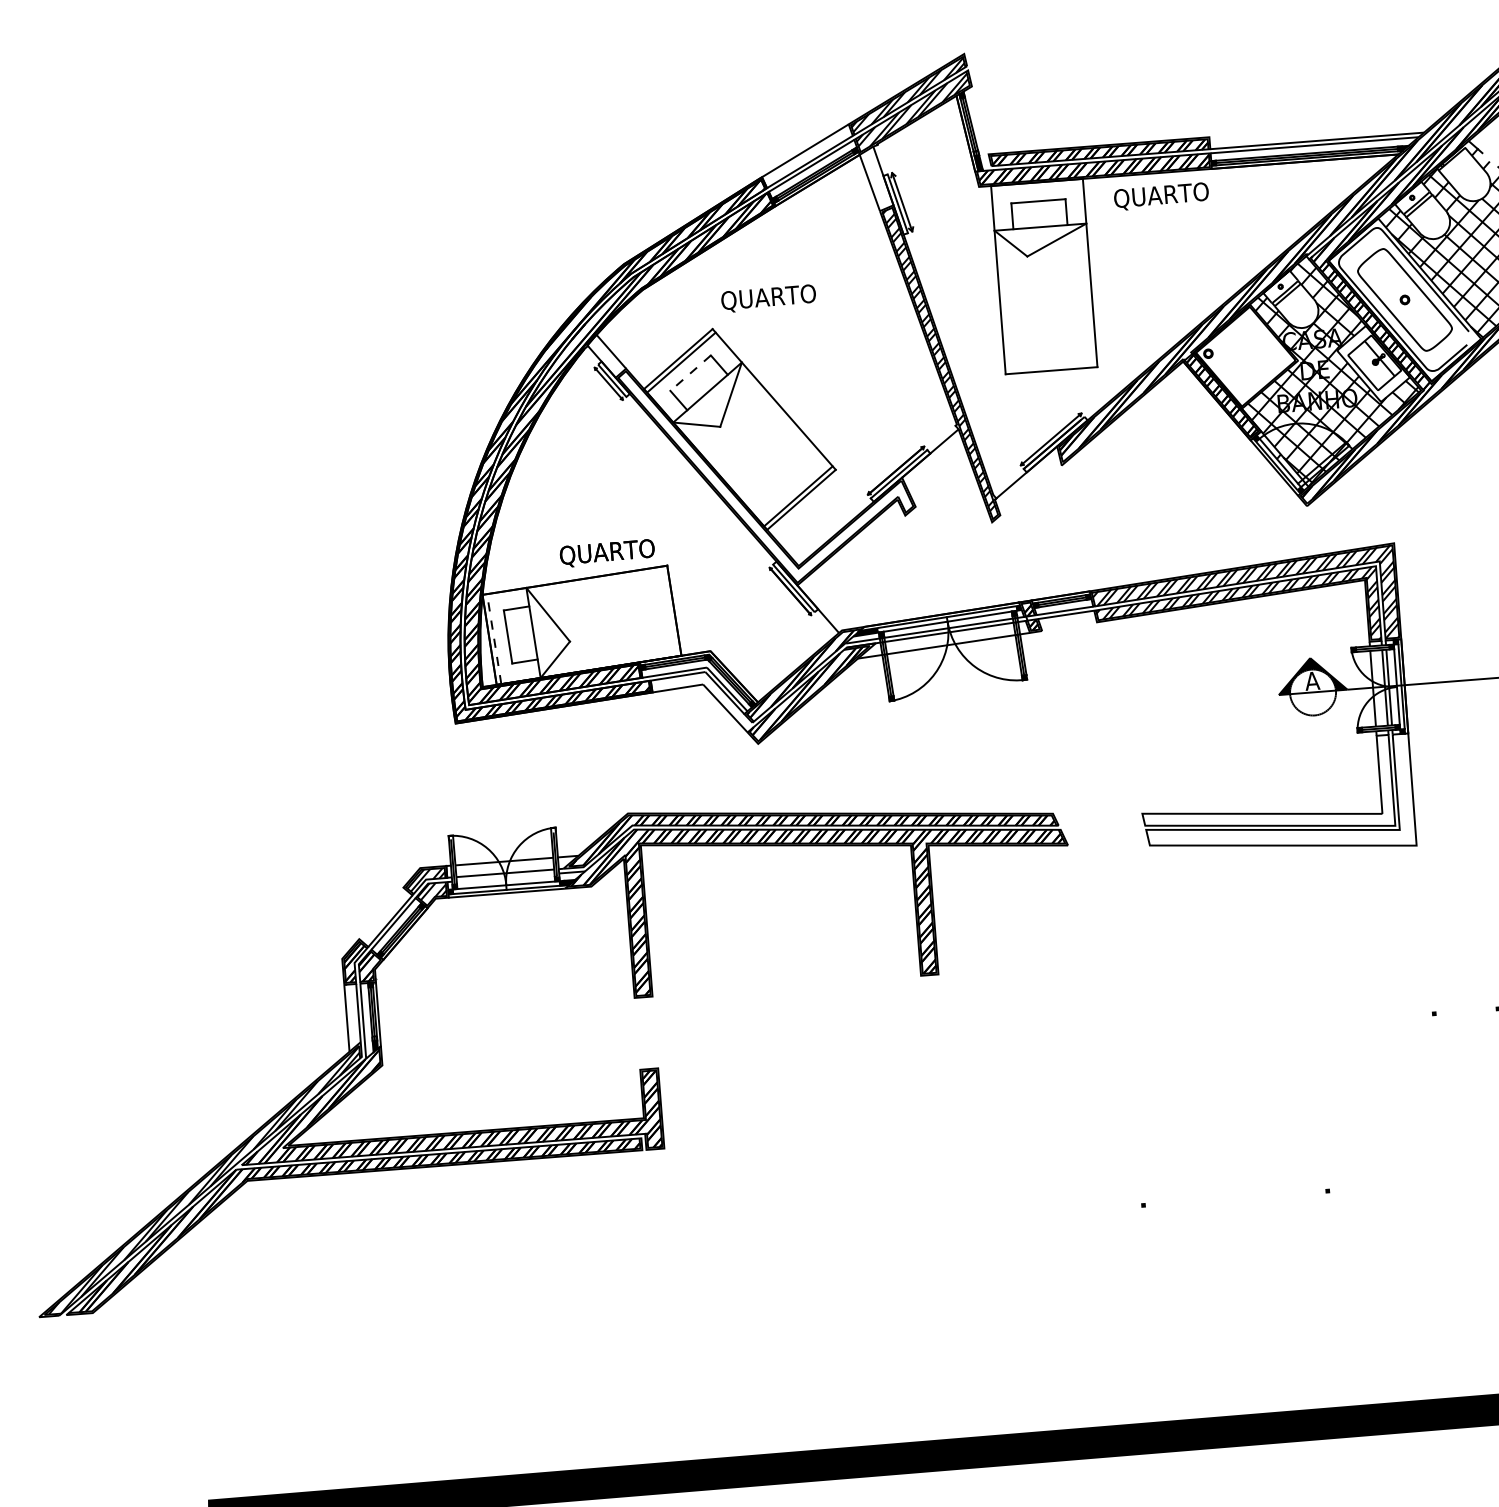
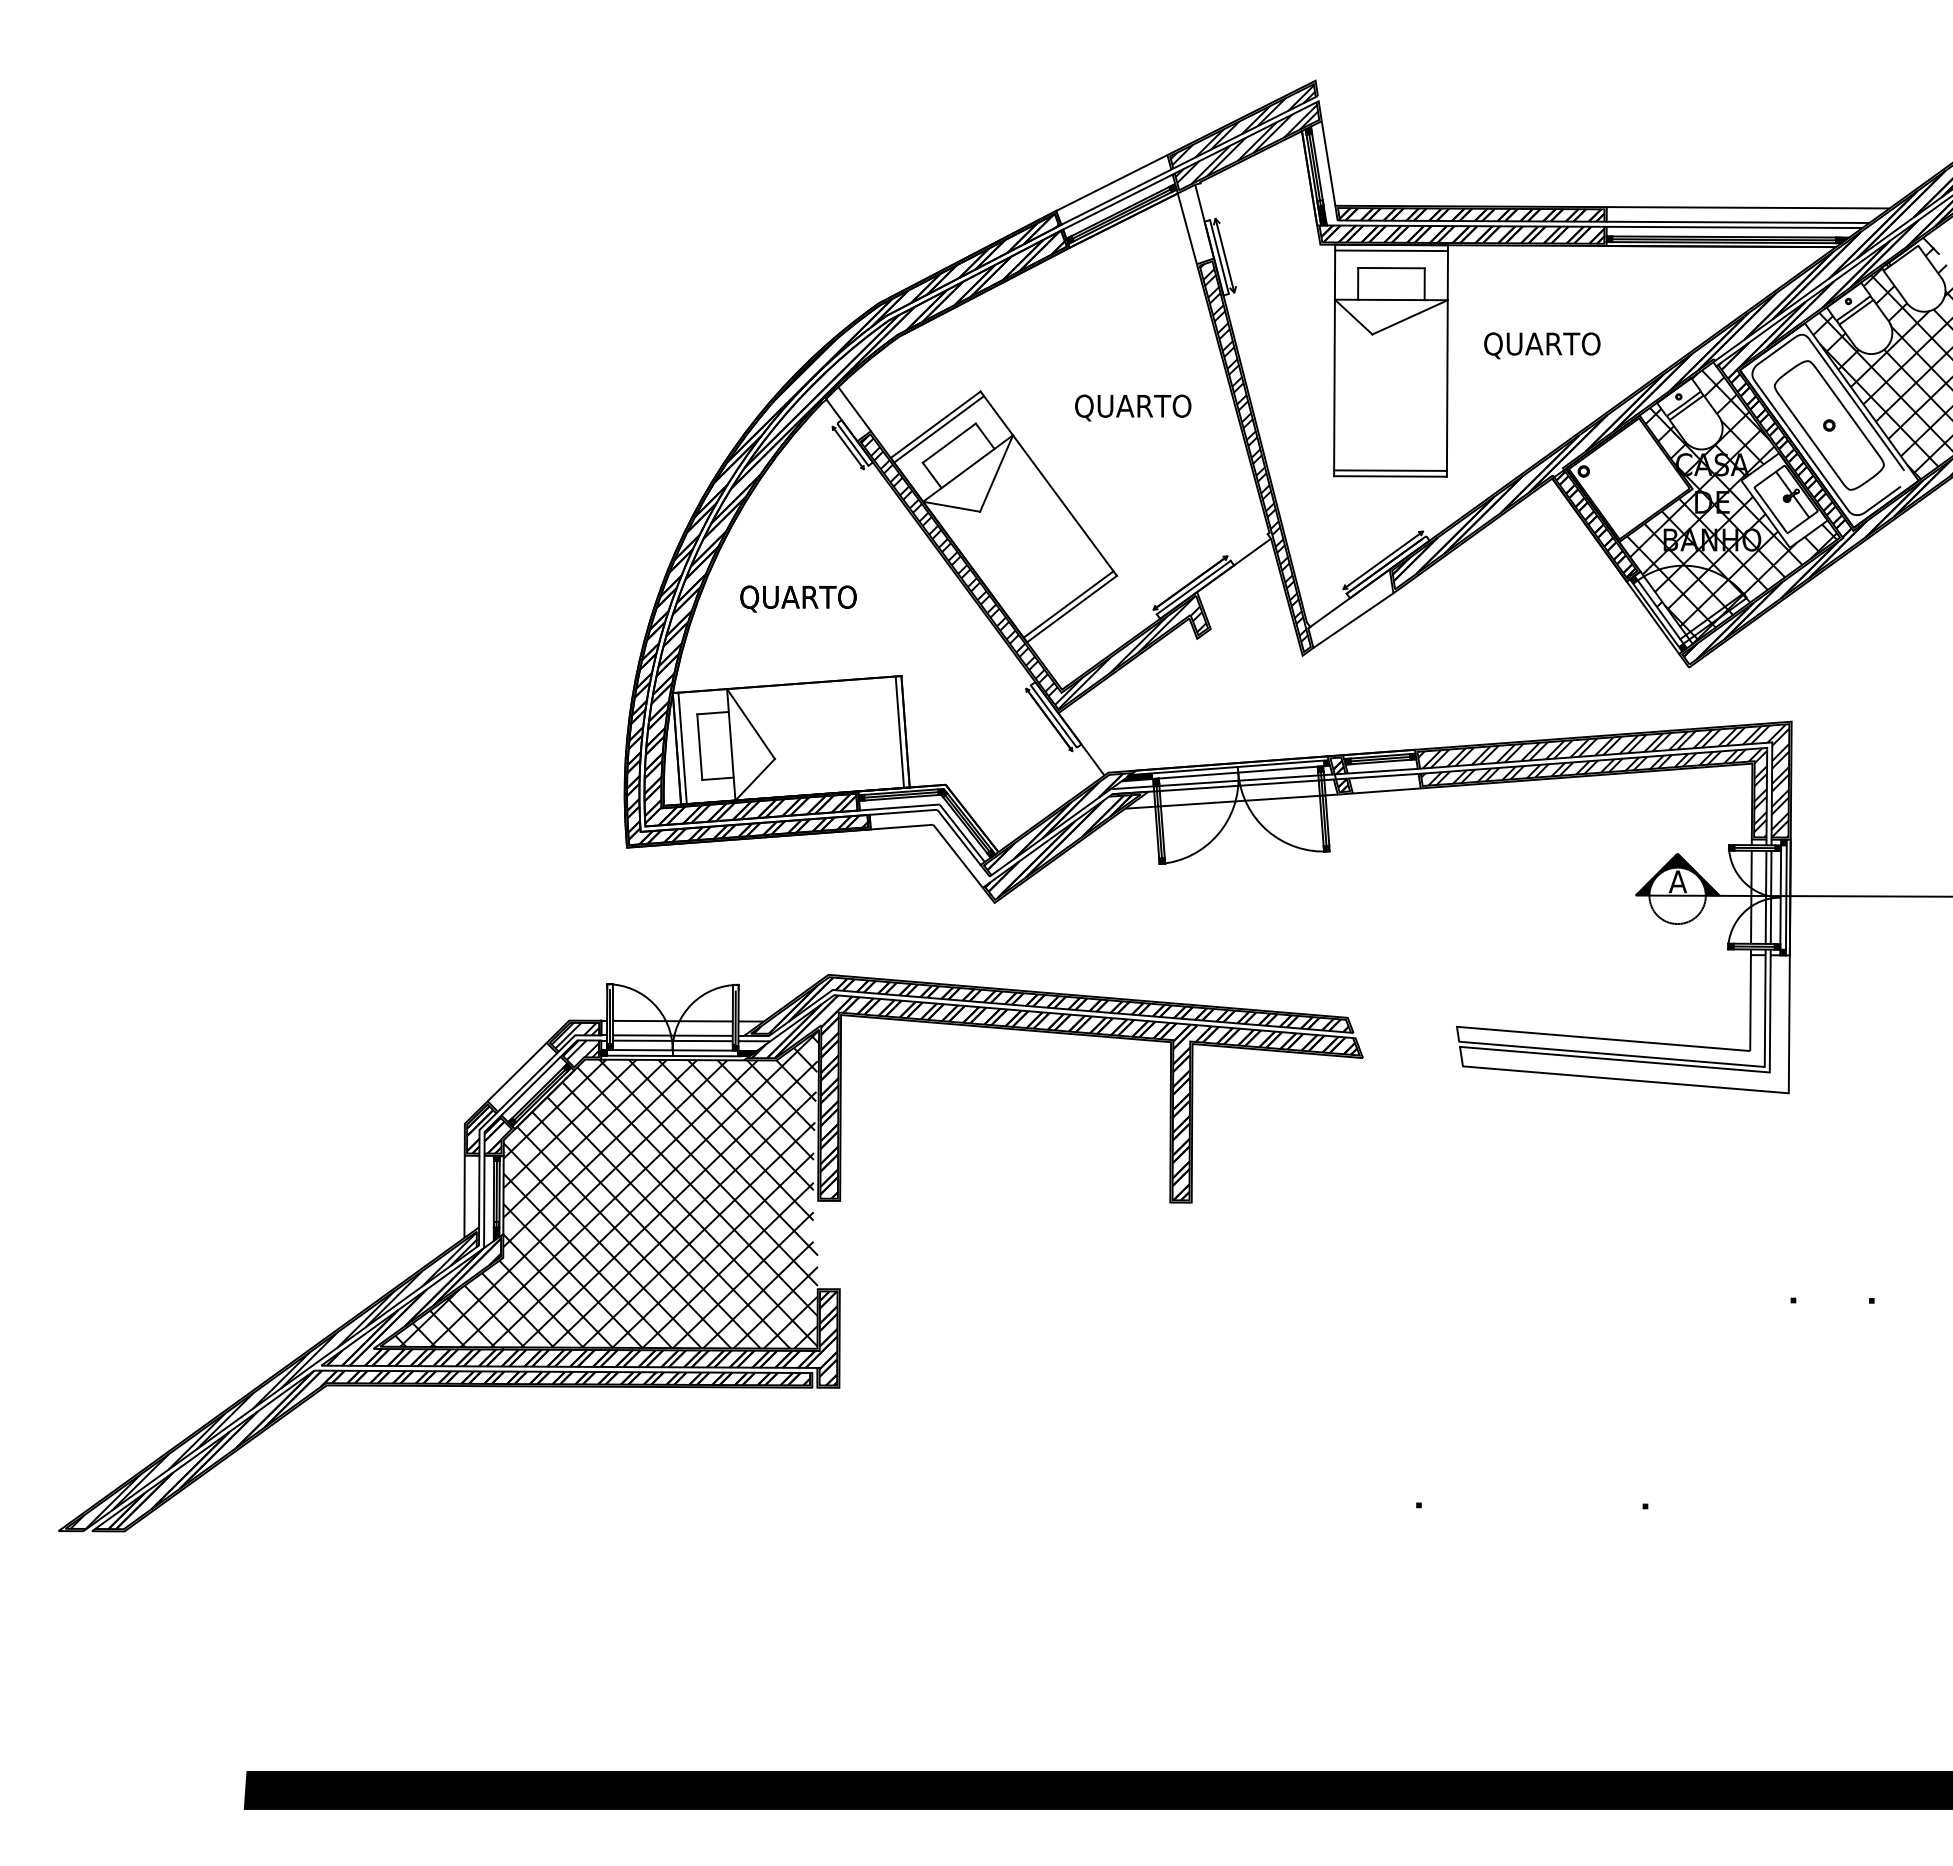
line: (980, 120) -> (1328, 163), added
line: (1323, 128) -> (1747, 207), added
line: (1037, 186) -> (1391, 250), added
text: (1161, 196) -> (1542, 345), moved
text: (768, 298) -> (1133, 407), moved
line: (1051, 365) -> (1390, 470), added
line: (690, 373) -> (949, 443), dashed -> solid
hatch: (767, 472) -> (1033, 572), added
line: (1031, 490) -> (1353, 620), added
text: (607, 552) -> (798, 598), moved
line: (669, 610) -> (899, 731), added
line: (1069, 626) -> (1386, 790), added
line: (494, 639) -> (682, 748), dashed -> solid
line: (505, 877) -> (672, 1040), added
line: (380, 912) -> (516, 1071), added
hatch: (462, 1002) -> (607, 1189), added

